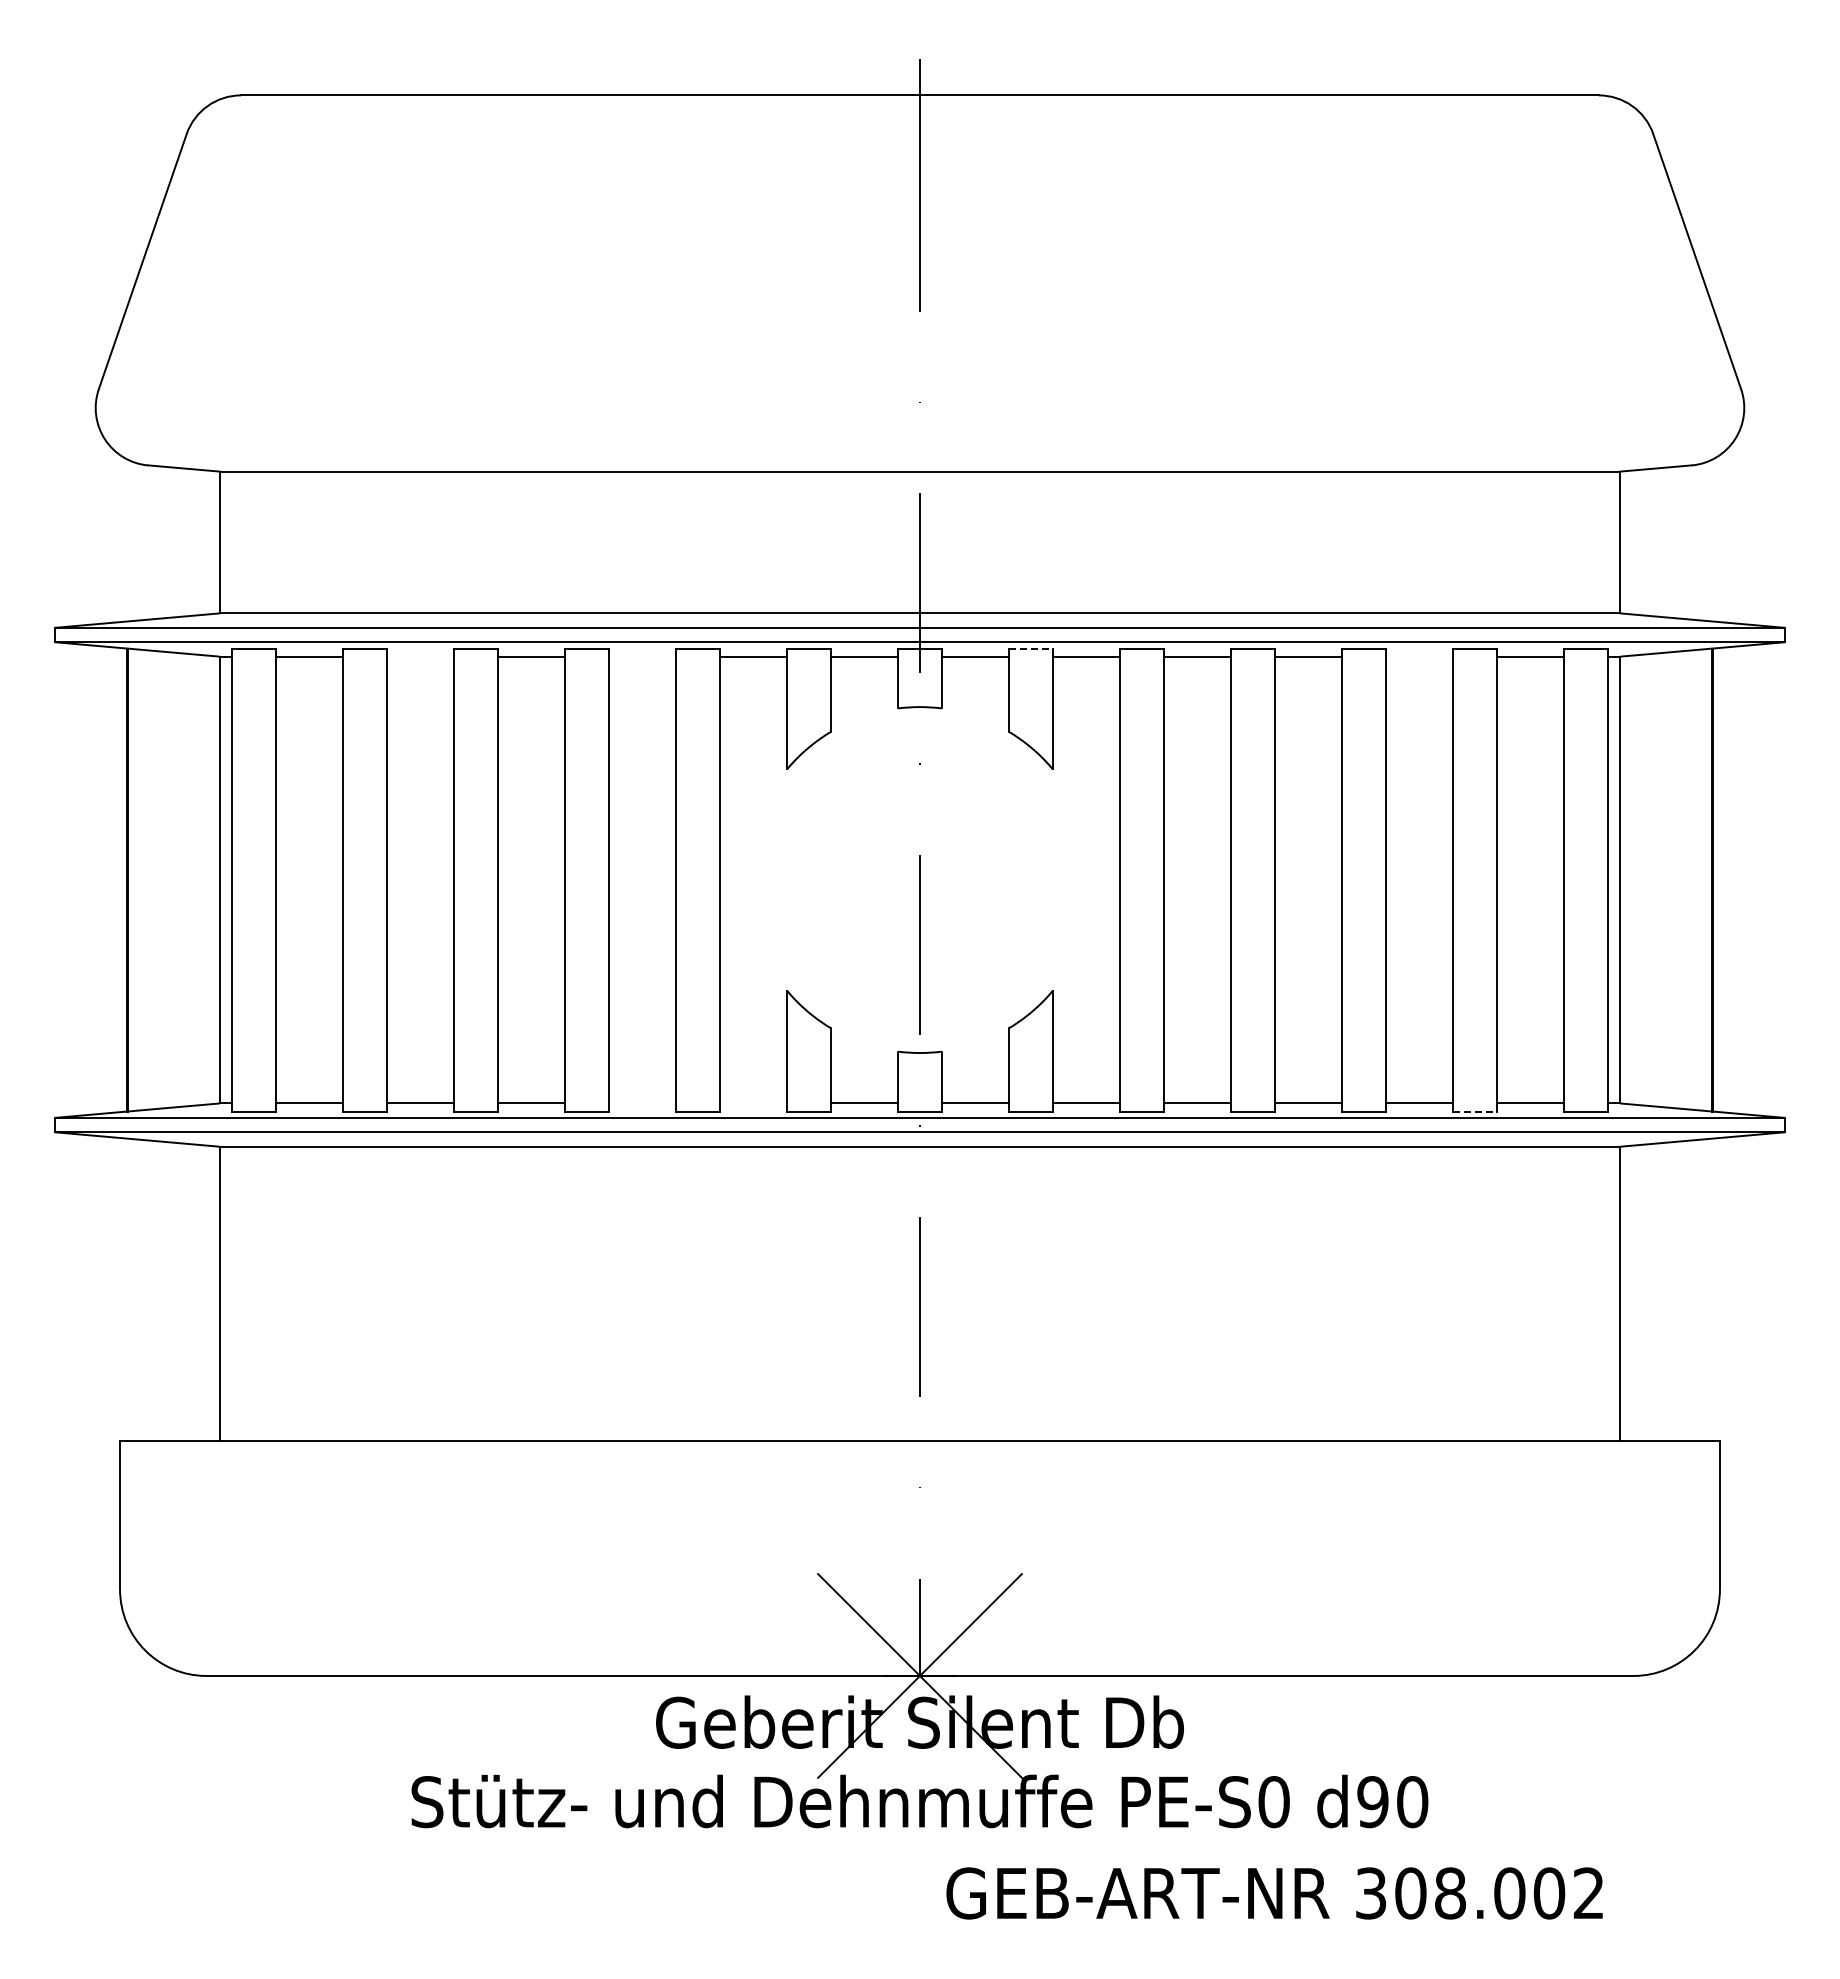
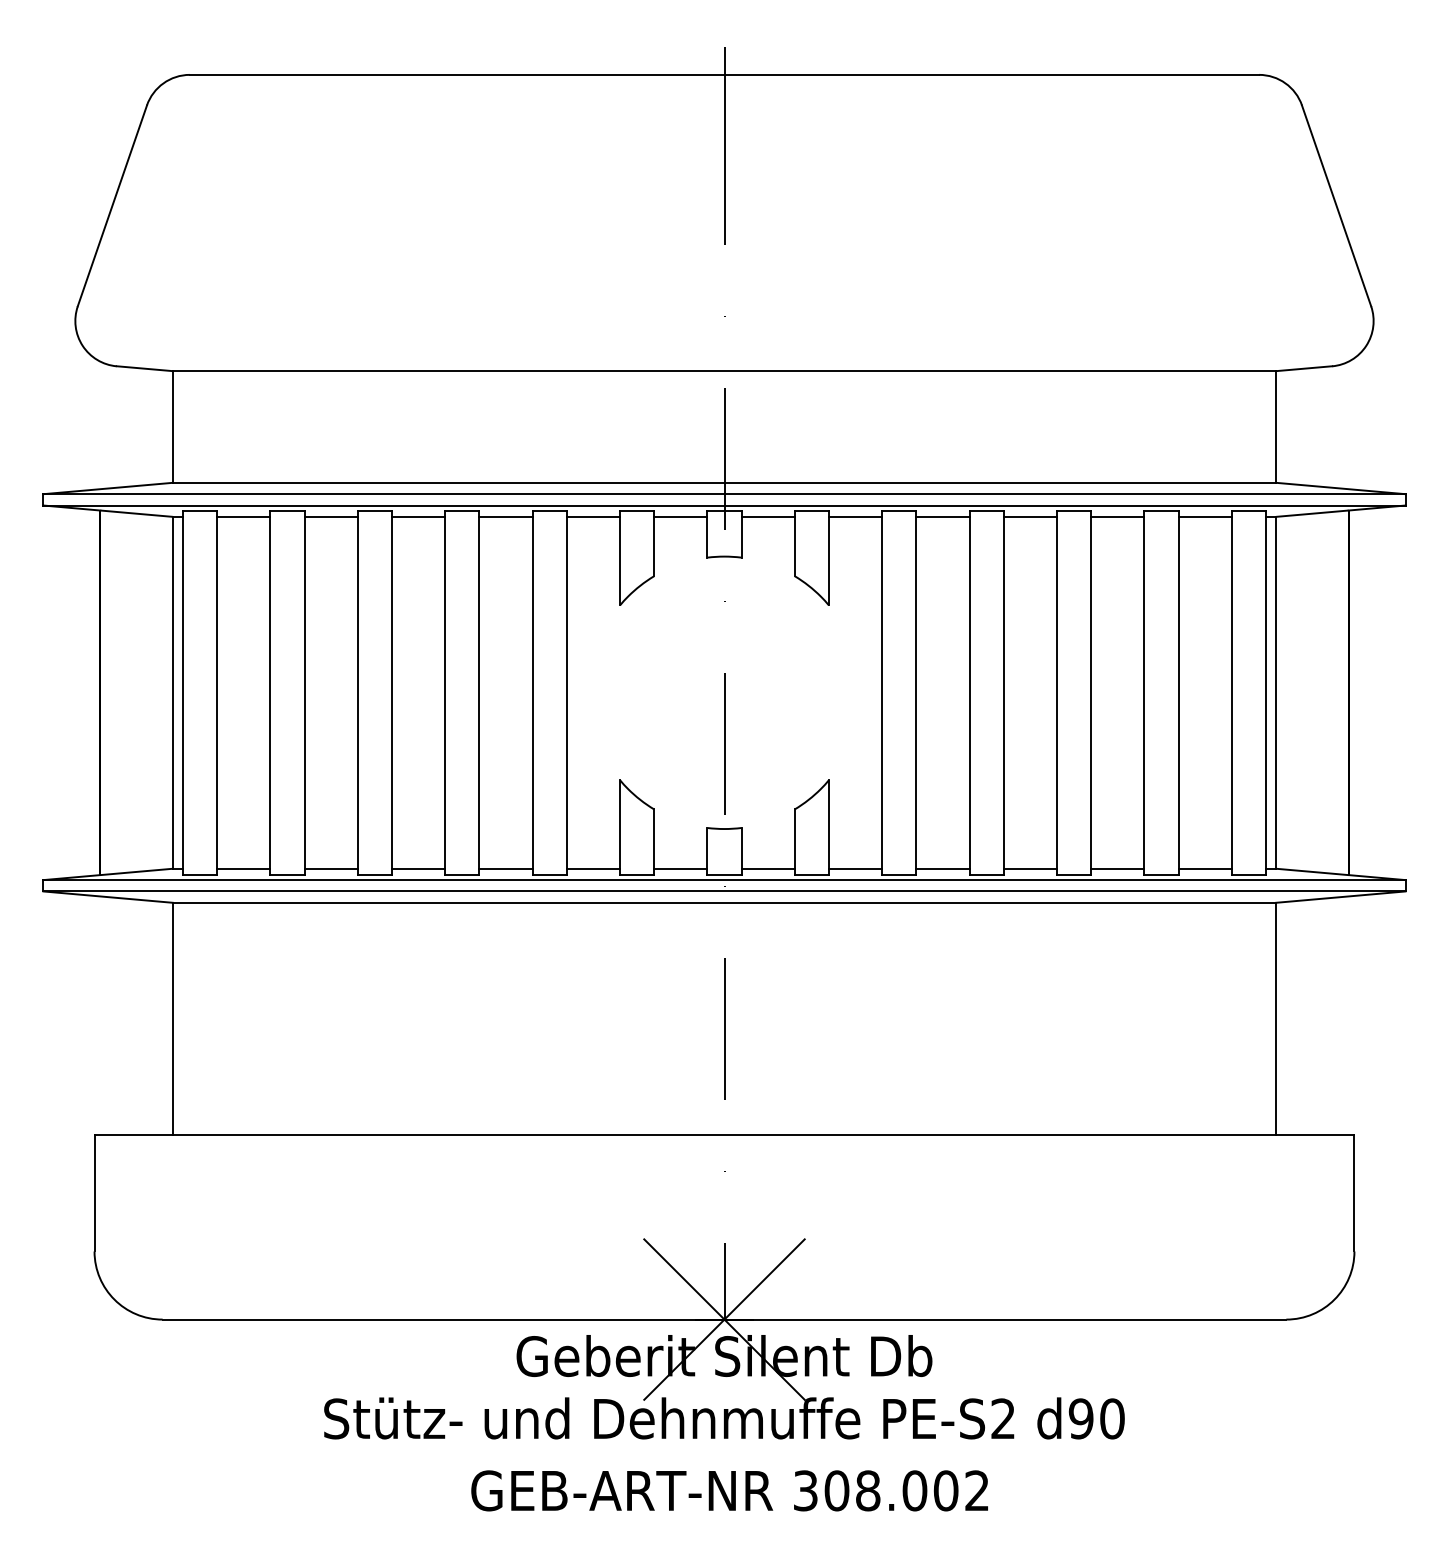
line: (1030, 648) -> (811, 510), dashed -> solid
line: (420, 656) -> (331, 516), added
line: (642, 656) -> (505, 516), added
line: (1419, 656) -> (1117, 516), added
line: (642, 1103) -> (505, 868), added
line: (753, 1103) -> (593, 868), added
line: (1474, 1111) -> (1161, 875), dashed -> solid
text: (1273, 1802) -> (1002, 1419), PE-S0 -> PE-S2
text: (1274, 1893) -> (729, 1490), moved

